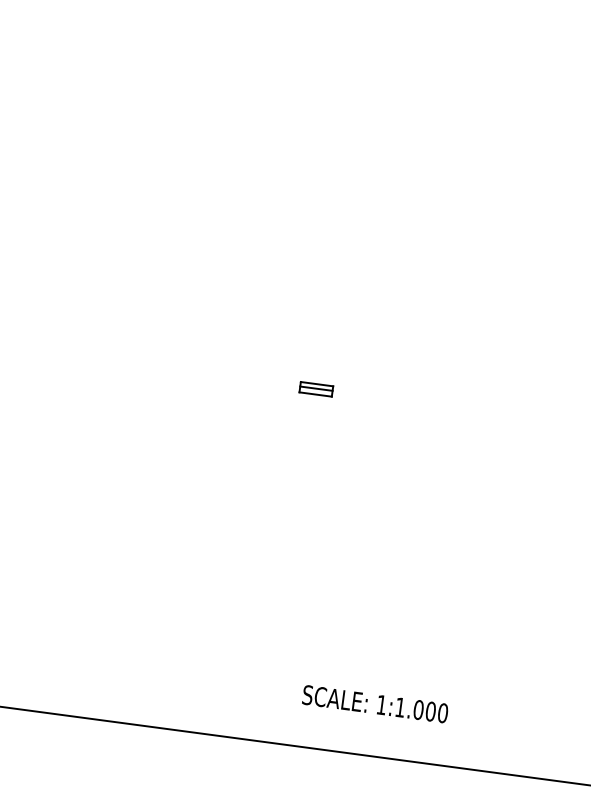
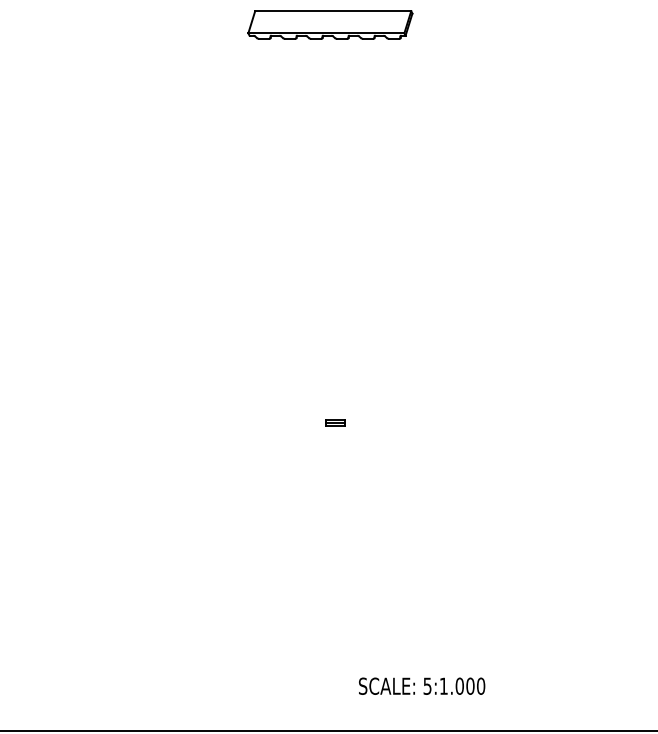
part: (316, 389) -> (335, 423), size x0.7
text: (381, 704) -> (427, 685), 1:1.000 -> 5:1.000

